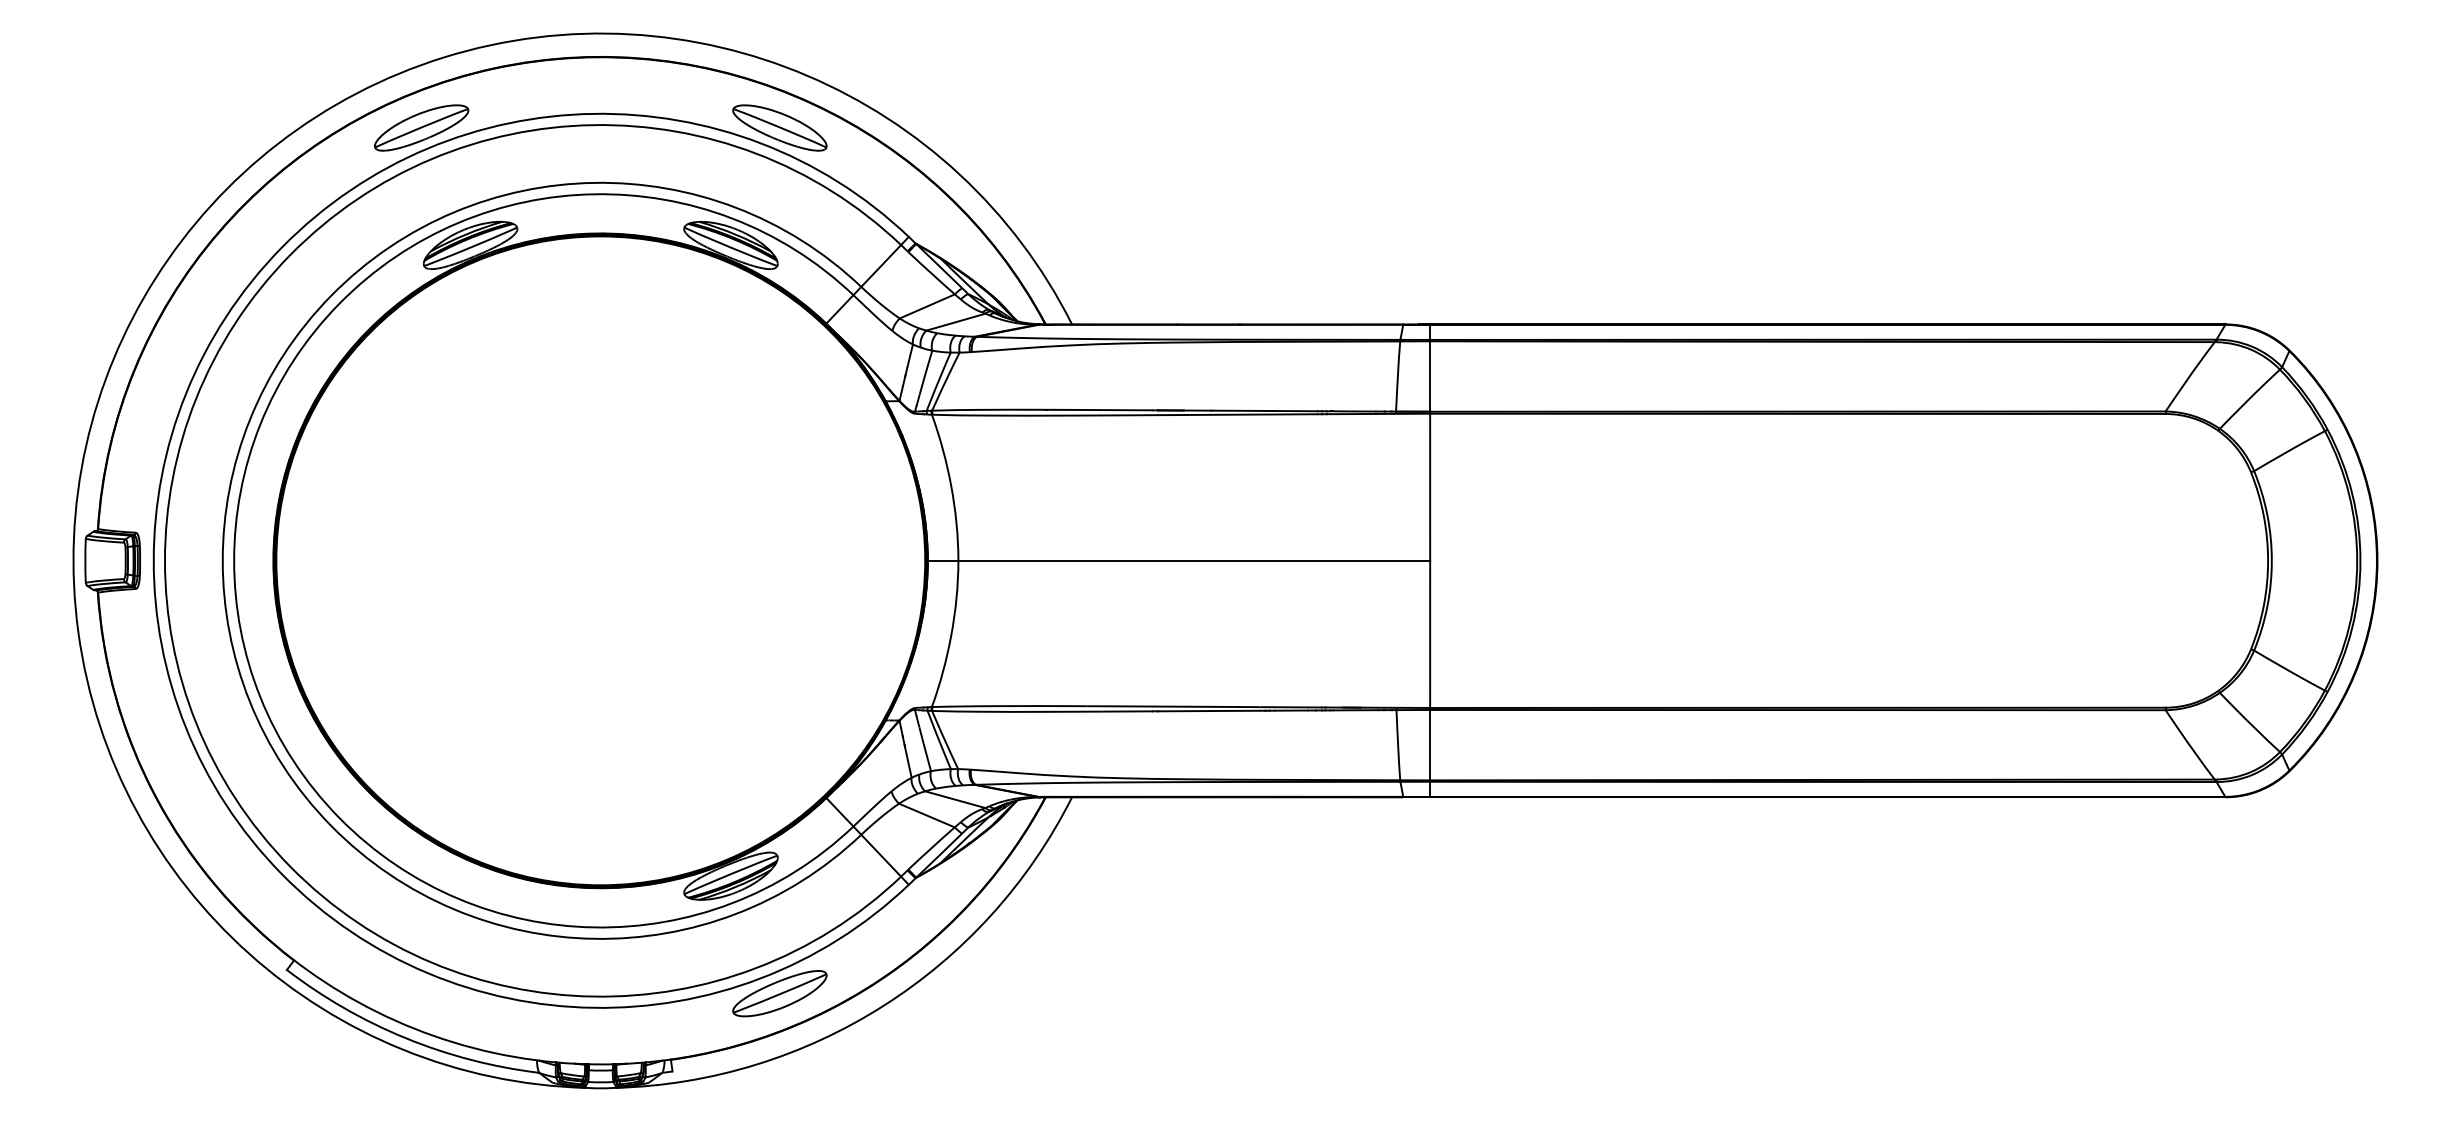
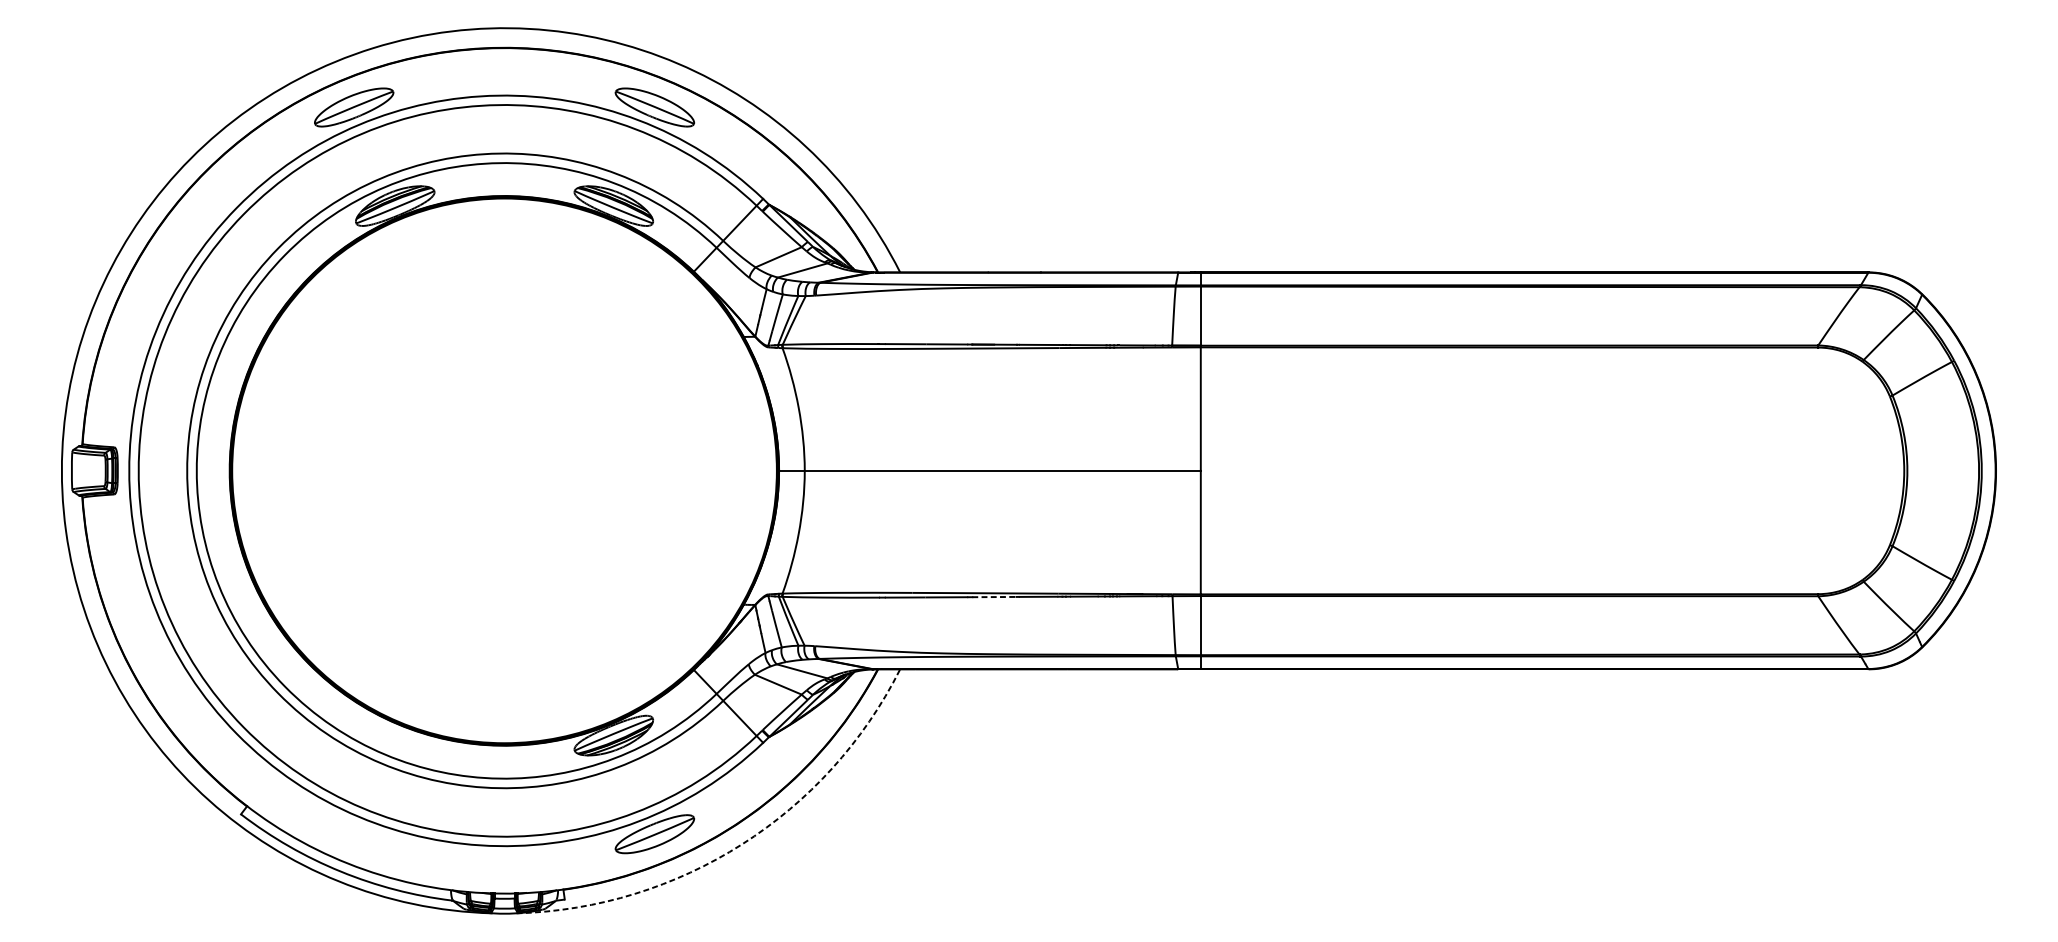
line: (1184, 711) -> (994, 597), solid -> dashed
arc: (883, 1005) -> (741, 844), solid -> dashed

